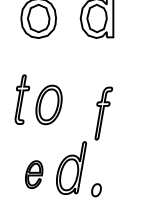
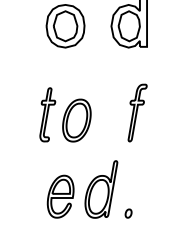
part: (103, 113) -> (137, 112), moved
part: (34, 174) -> (60, 196), size x1.43
part: (96, 190) -> (128, 213), size x0.62

